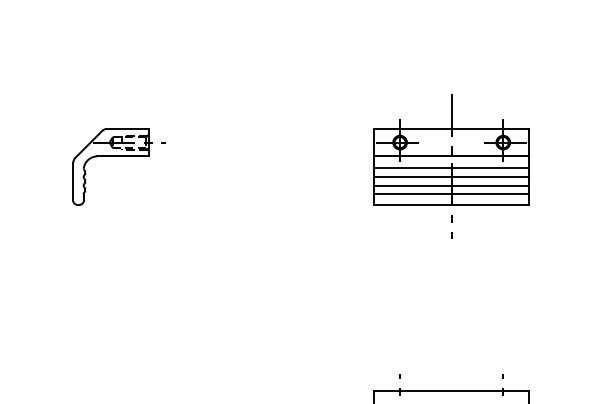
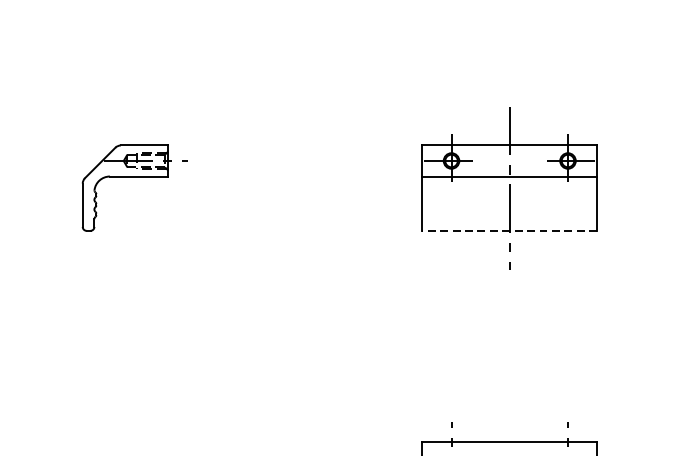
line: (451, 168) -> (509, 190), removed
line: (451, 177) -> (509, 200), removed
line: (451, 185) -> (509, 209), removed
line: (451, 194) -> (509, 219), removed
line: (451, 204) -> (509, 230), solid -> dashed

